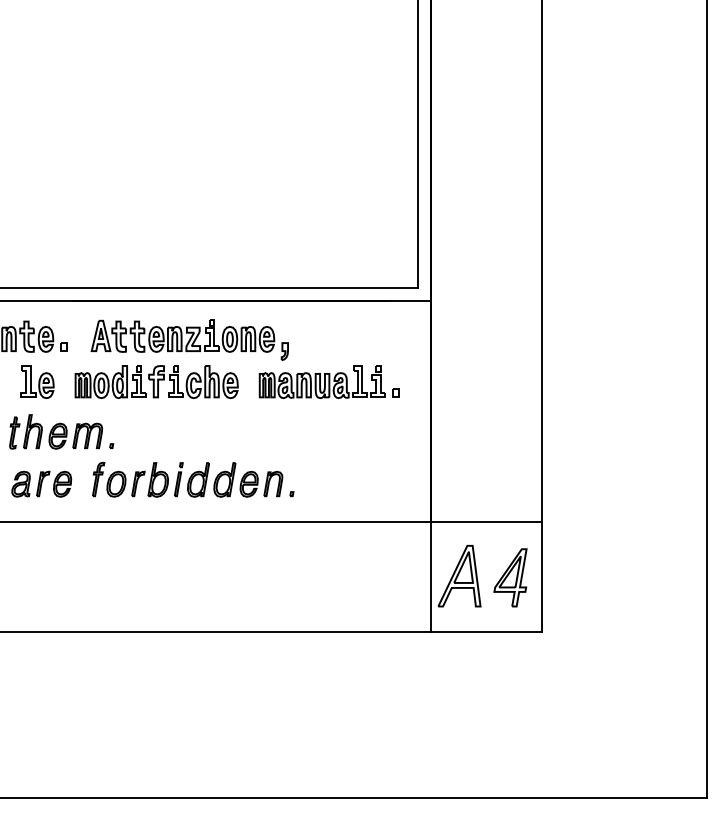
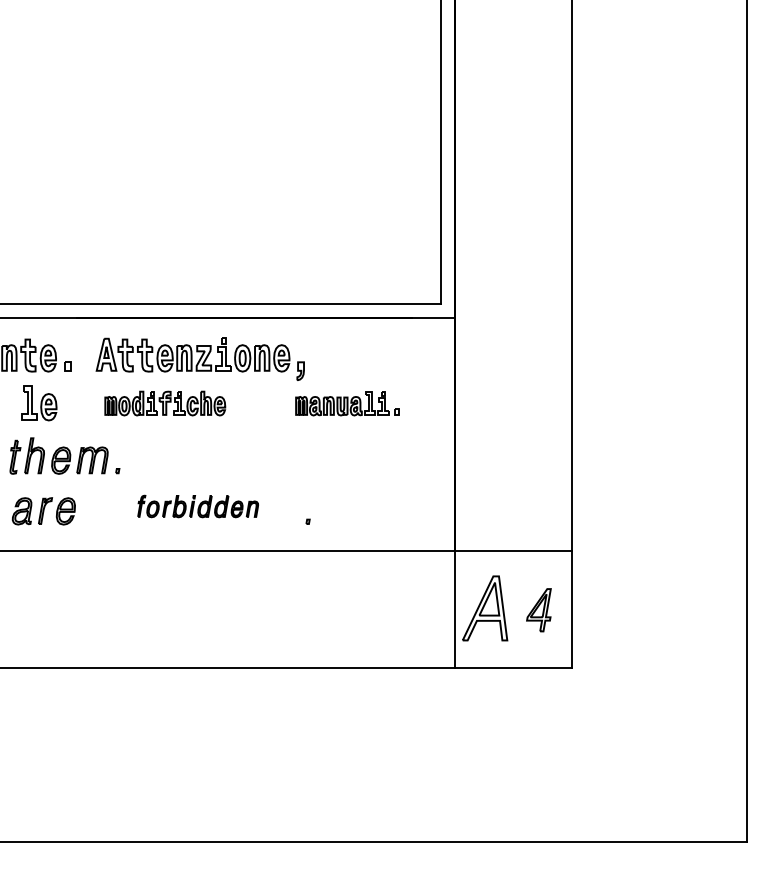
part: (156, 382) -> (165, 403), size x0.7
part: (328, 382) -> (346, 403), size x0.7
part: (187, 479) -> (197, 506), size x0.6
part: (510, 577) -> (538, 609), size x0.7

